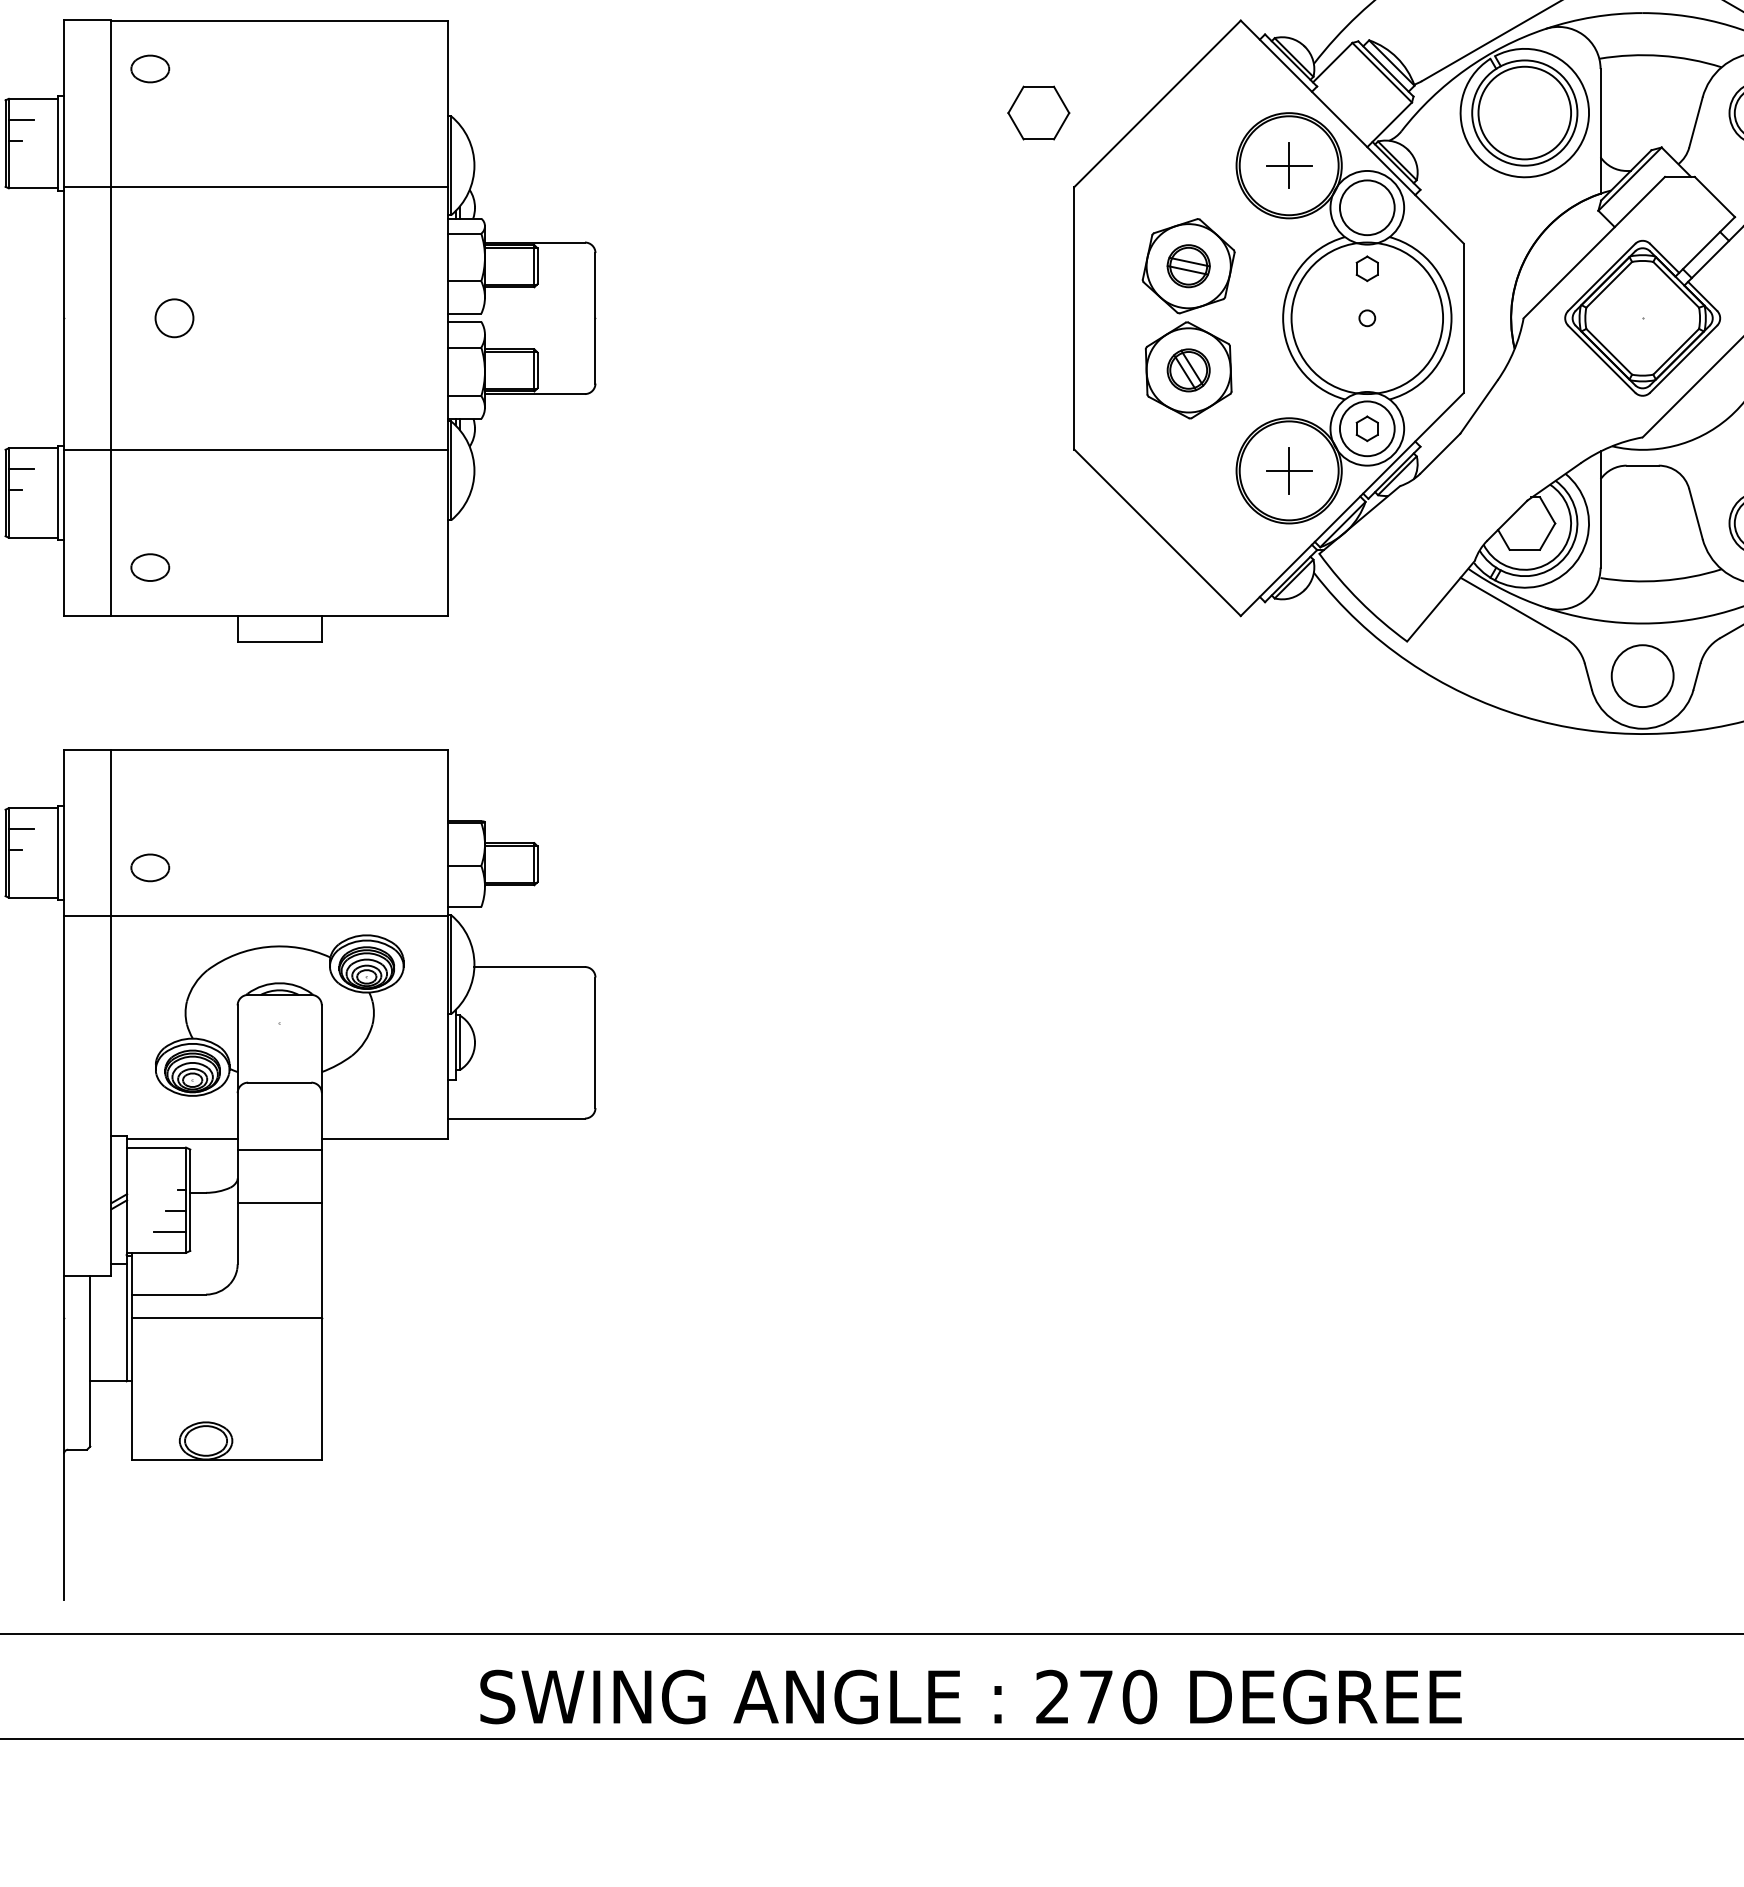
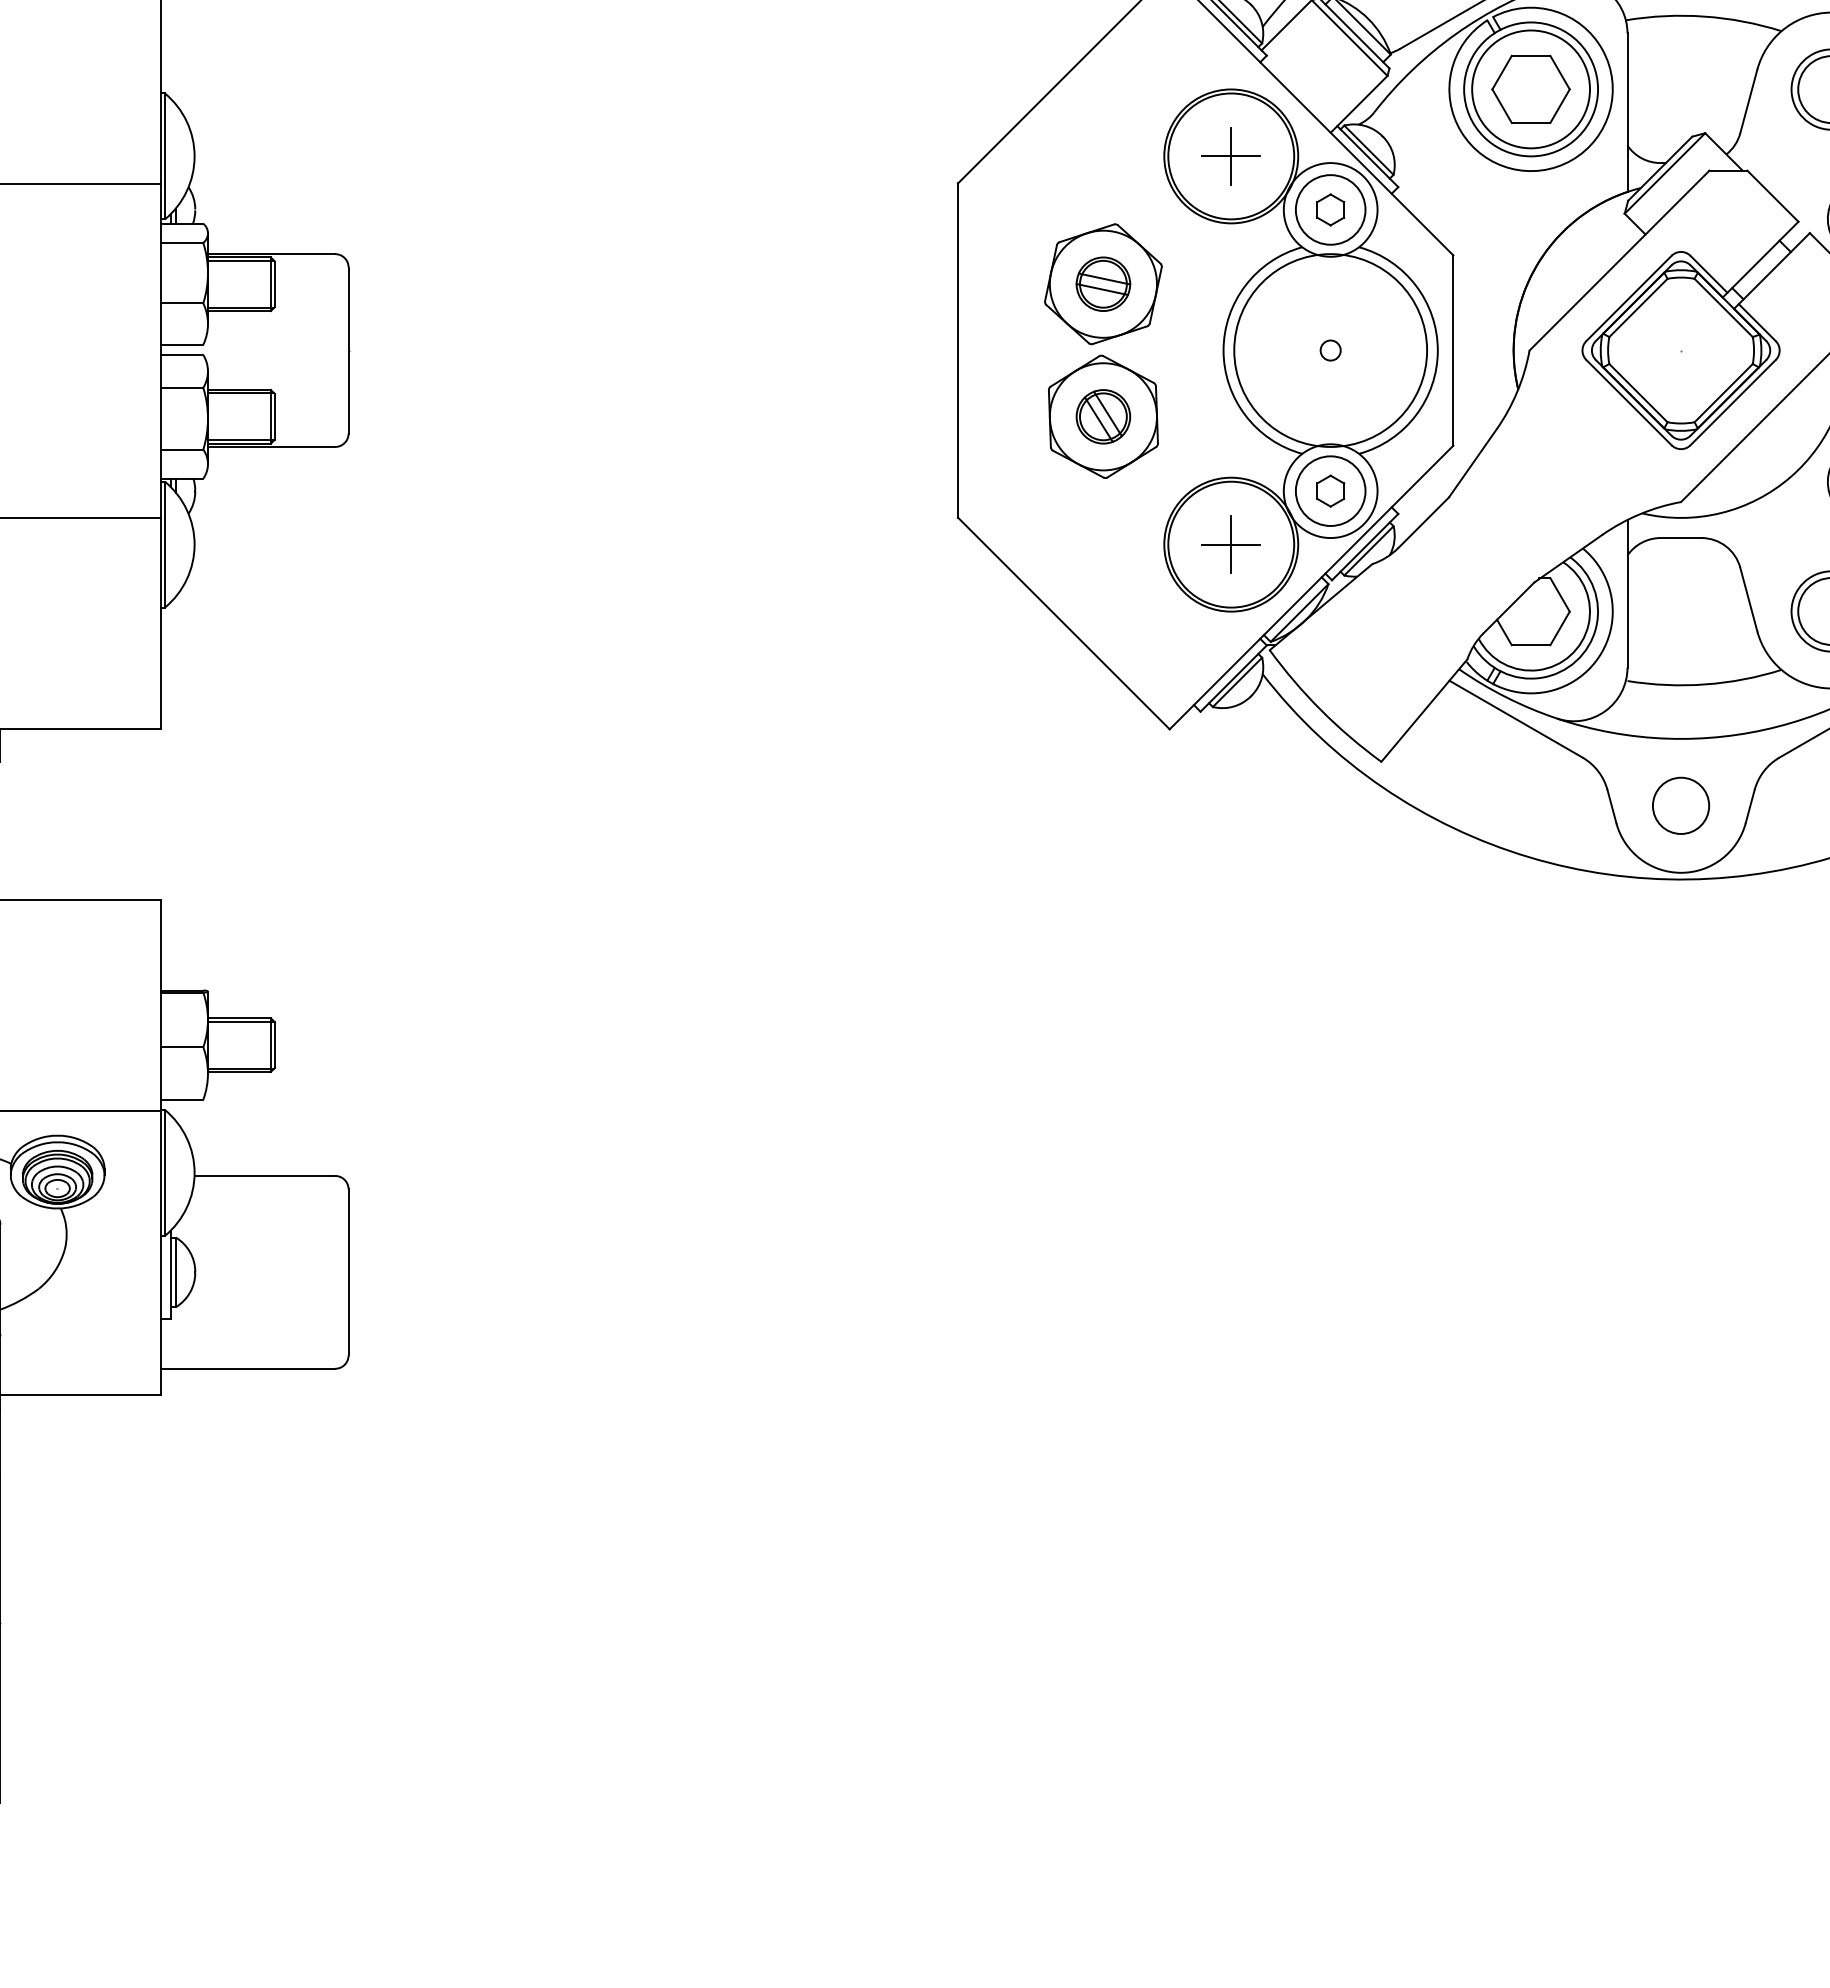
part: (1038, 112) -> (1530, 88), moved
part: (1366, 268) -> (1329, 209), moved
circle: (1642, 676) -> (1680, 806), size x0.71

